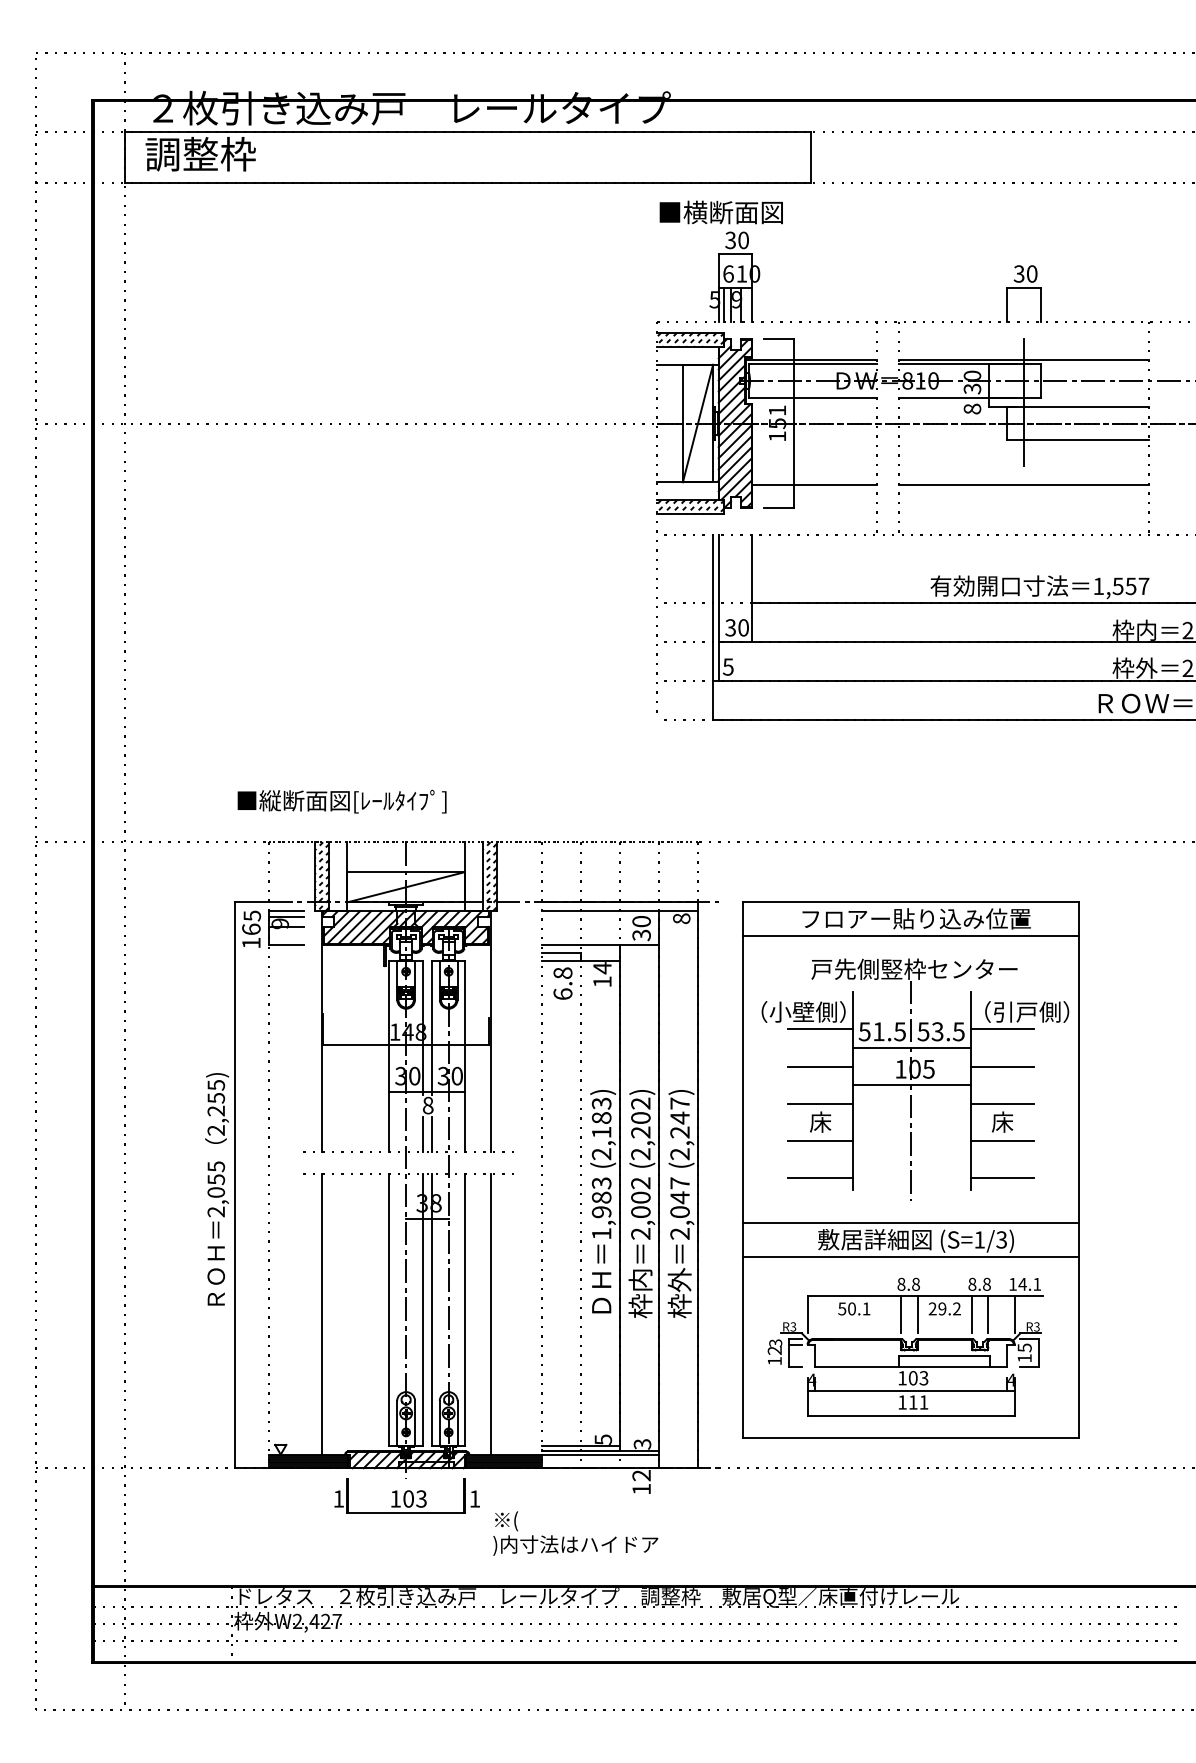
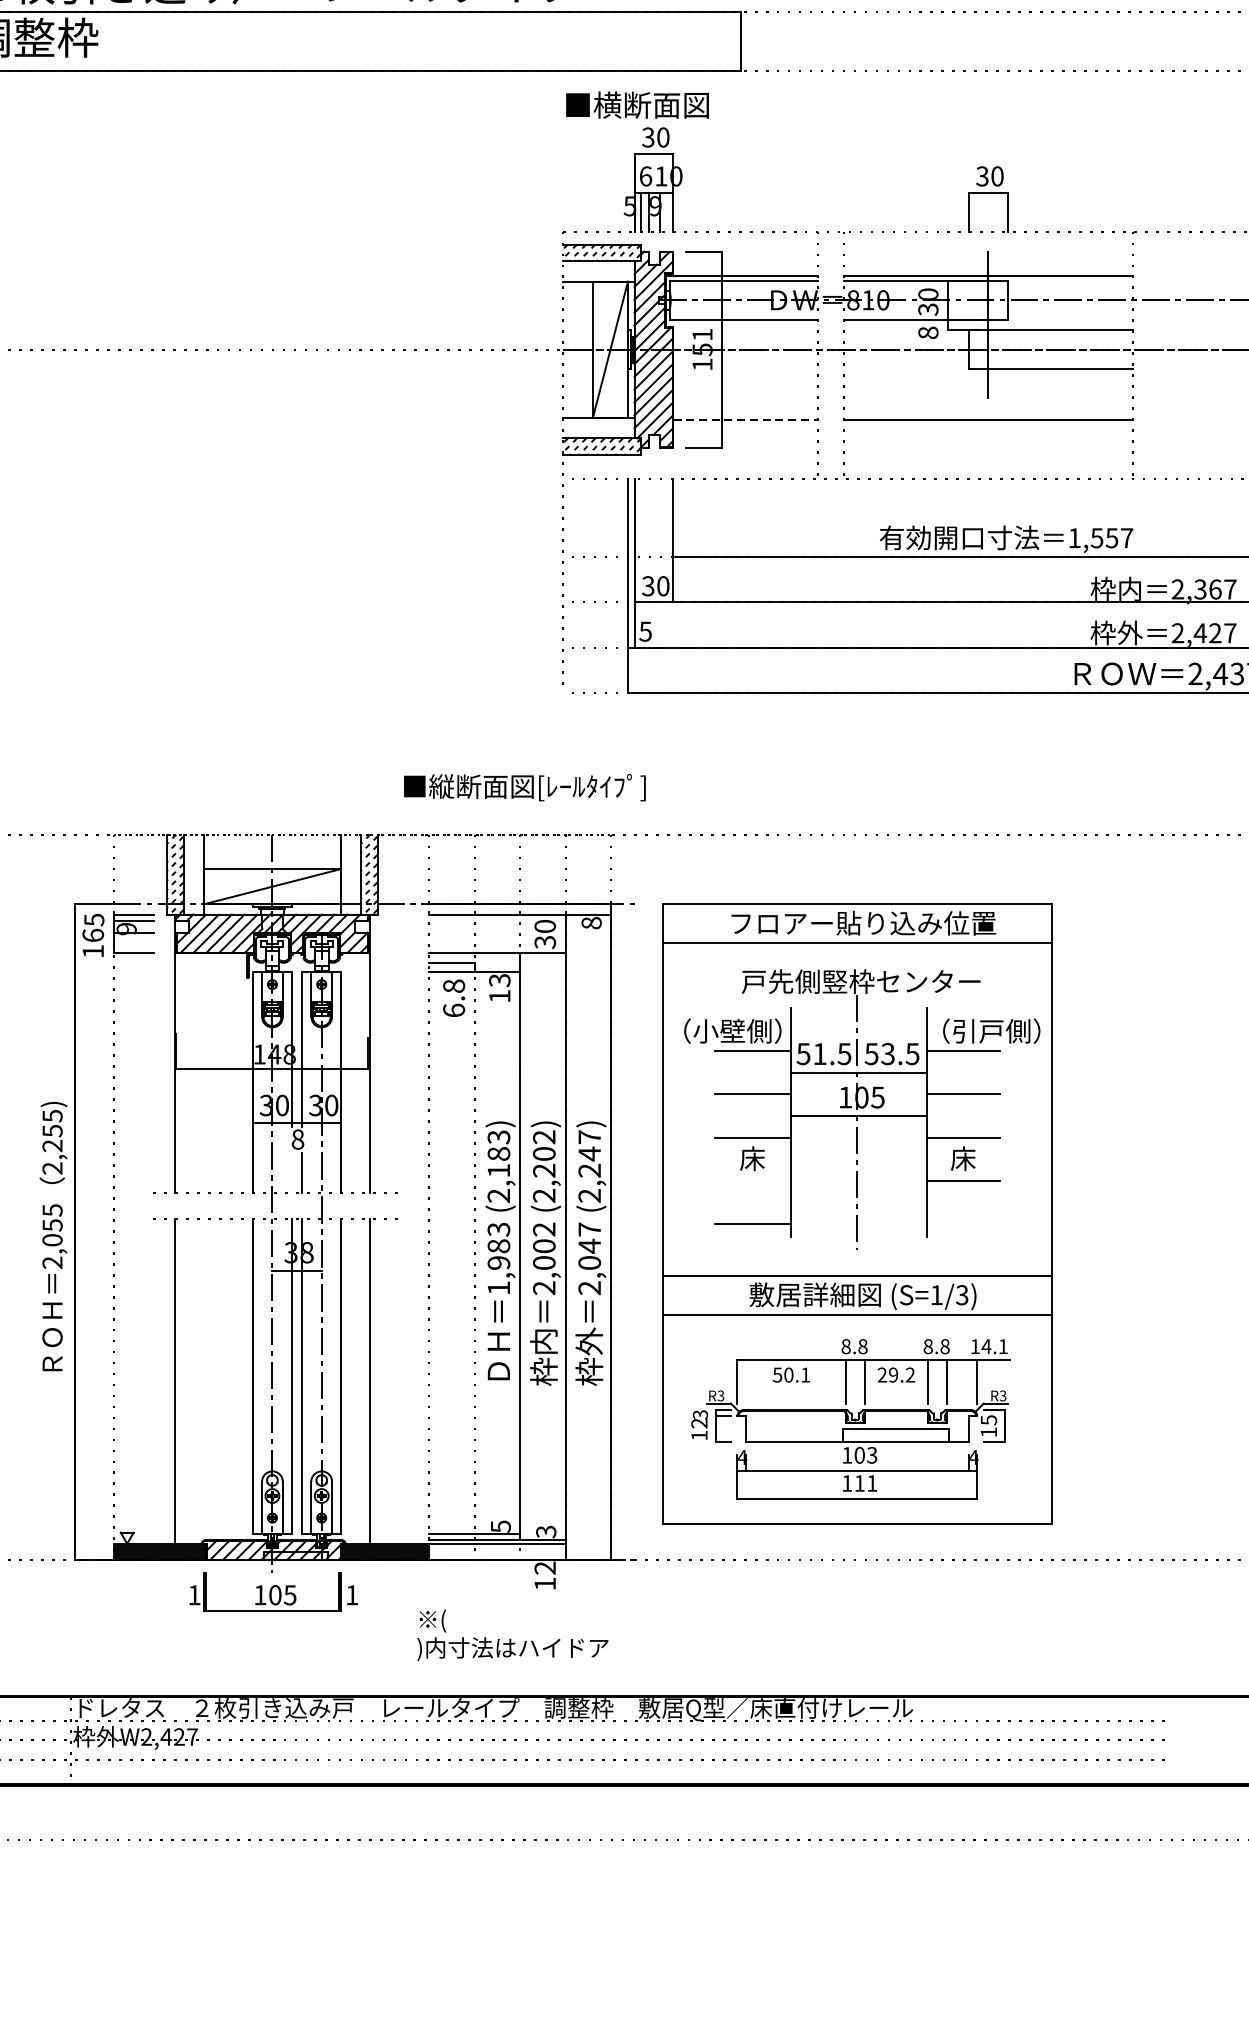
line: (815, 484) -> (746, 420), solid -> dashed
text: (341, 801) -> (524, 787), moved
text: (602, 968) -> (499, 980), 14 -> 13
line: (422, 1134) -> (291, 1173), removed
line: (820, 1141) -> (752, 1181), removed
line: (1002, 1178) -> (963, 1224), removed
text: (421, 1498) -> (290, 1594), 103 -> 105
text: (575, 1533) -> (512, 1635), moved

